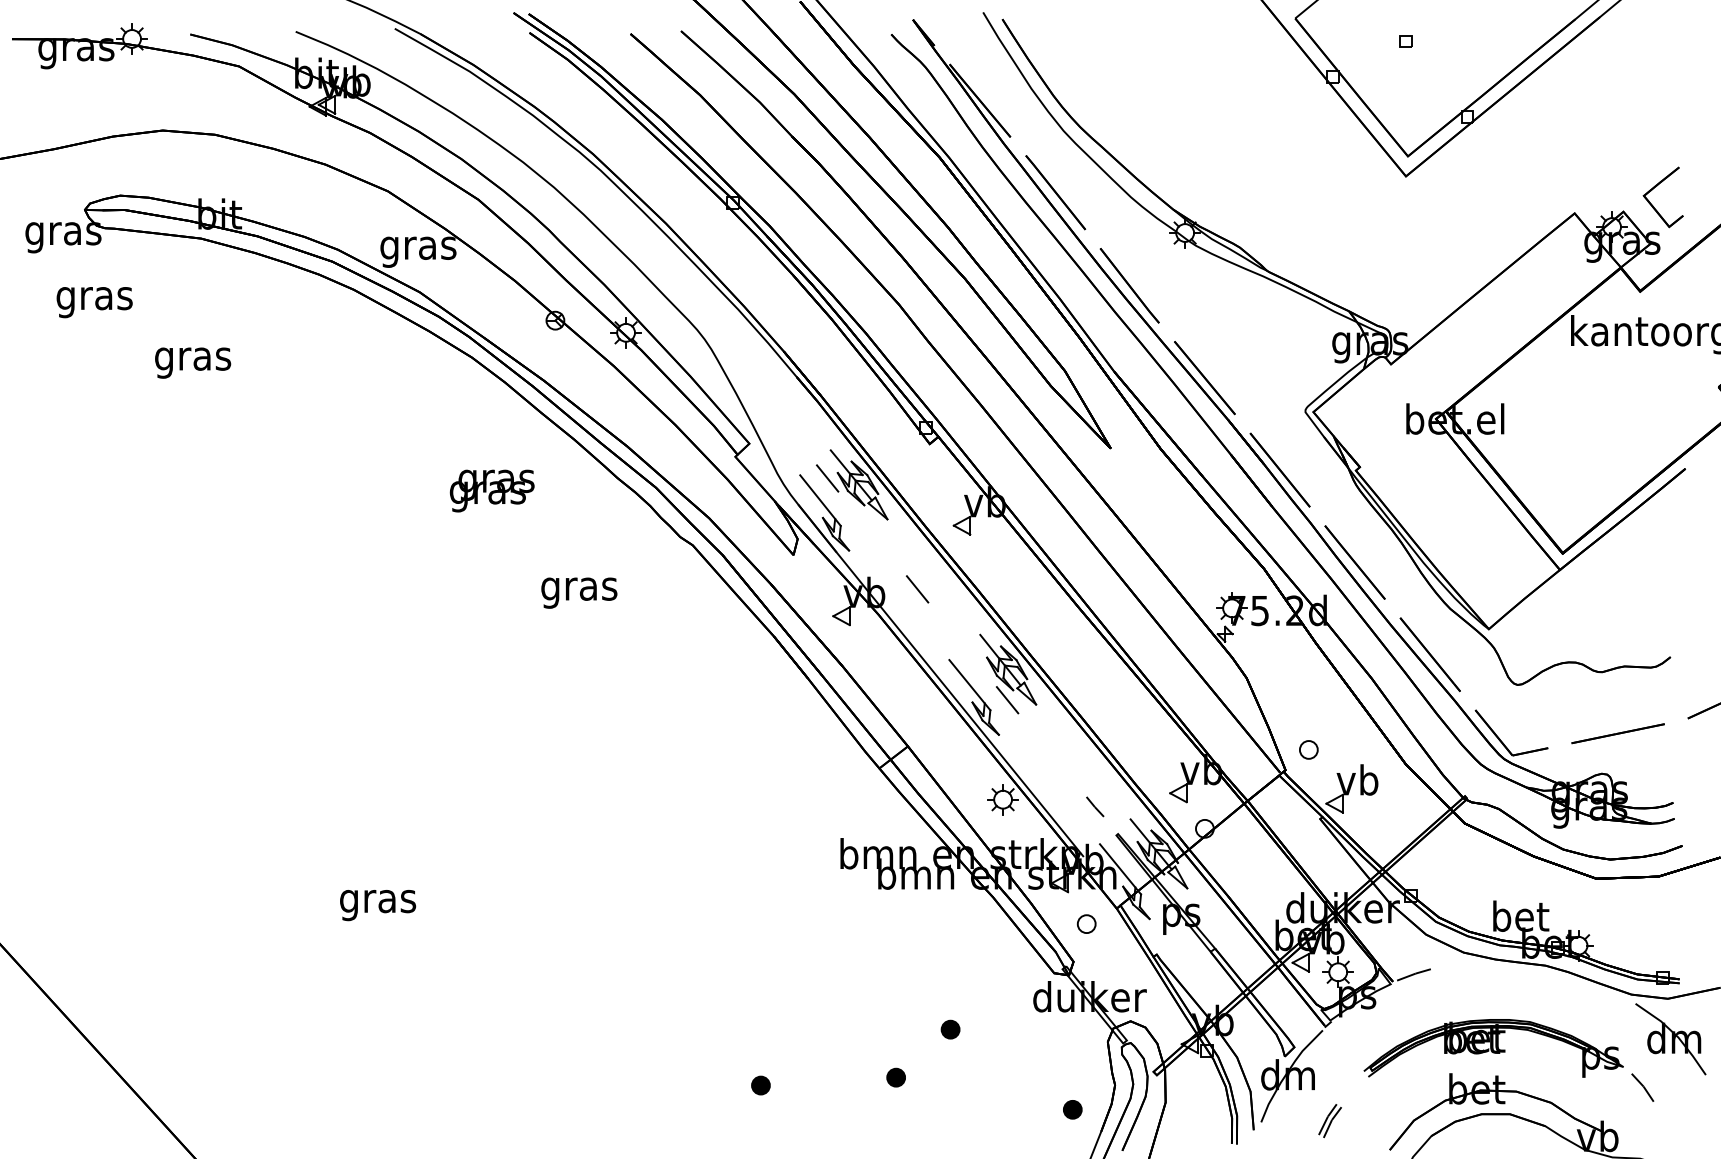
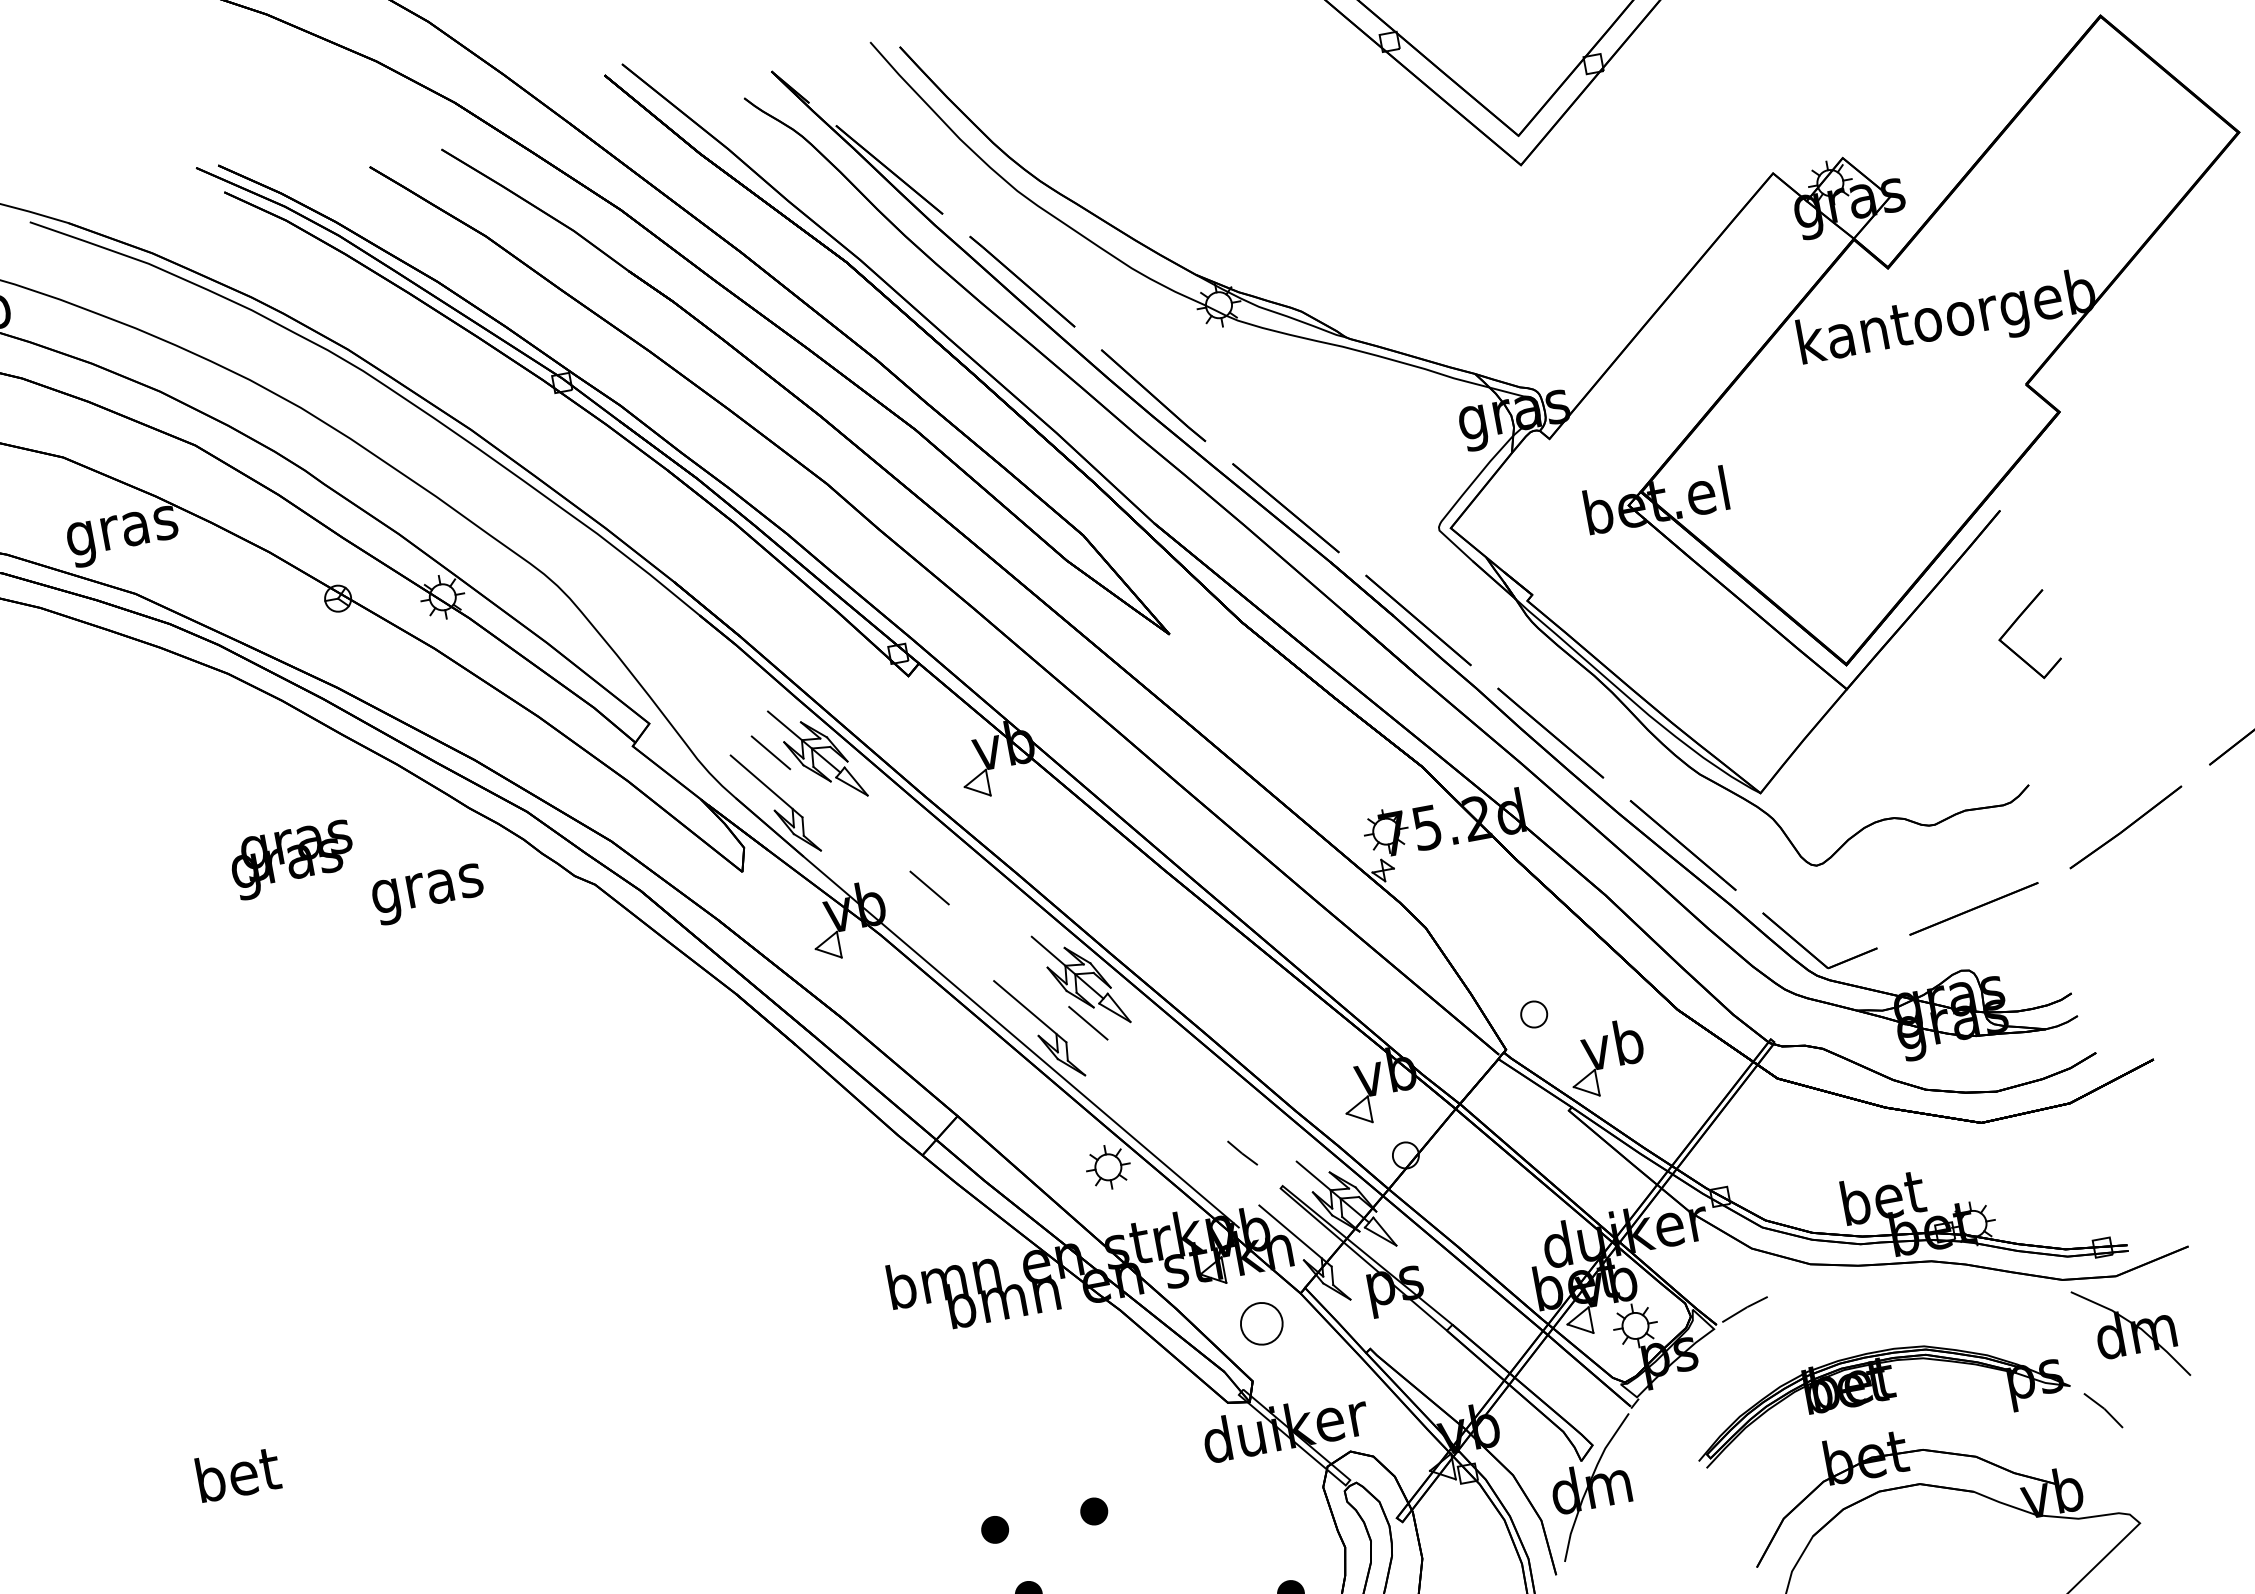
part: (1654, 188) -> (2012, 626), moved
text: (579, 592) -> (428, 893), moved
text: (378, 901) -> (238, 1479), gras -> bet
part: (1086, 923) -> (1261, 1322), size x1.6
part: (881, 1029) -> (994, 1529), added
part: (1329, 1121) -> (1662, 1542), removed

